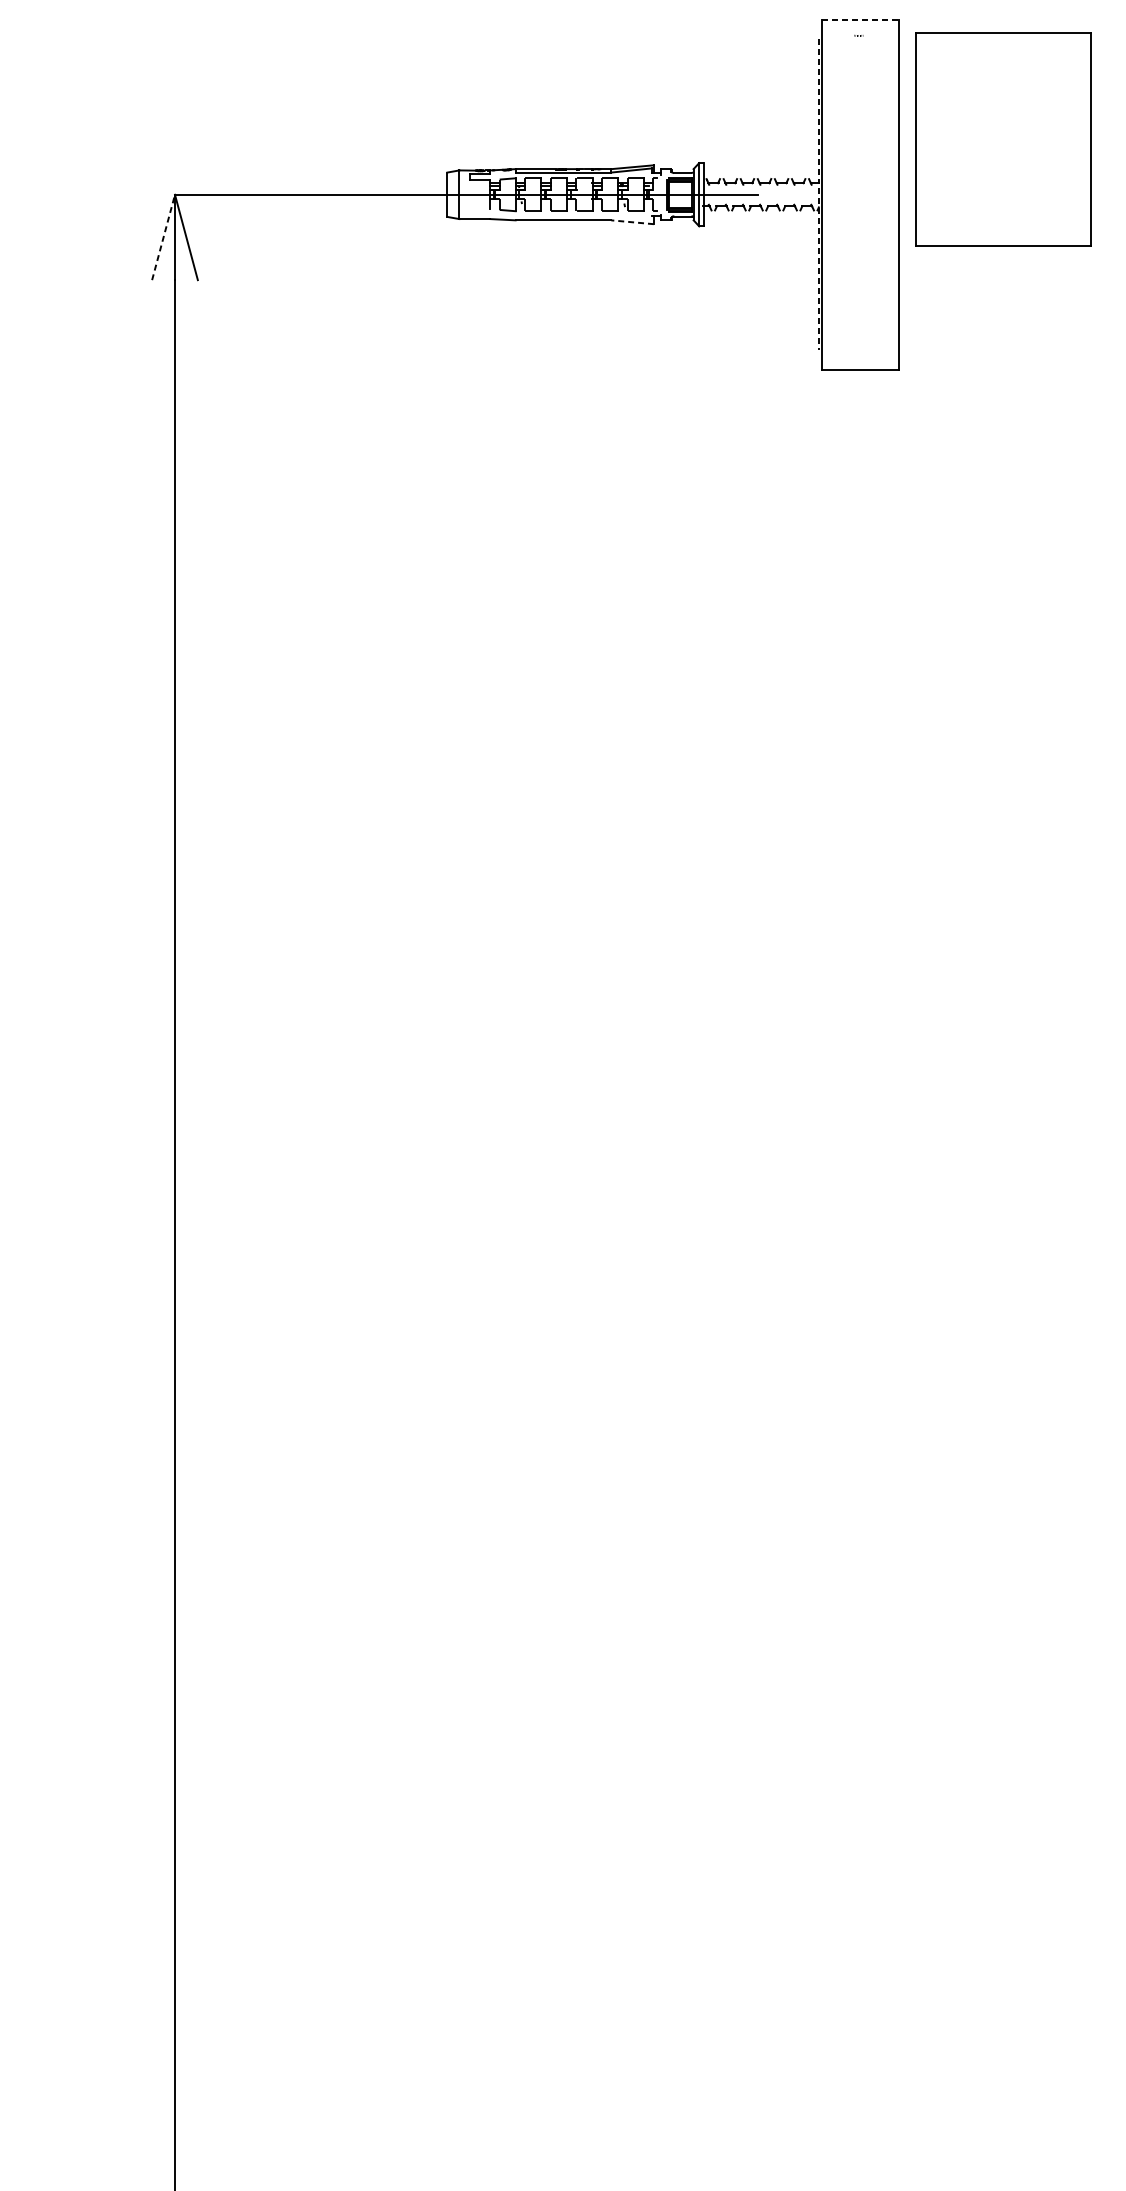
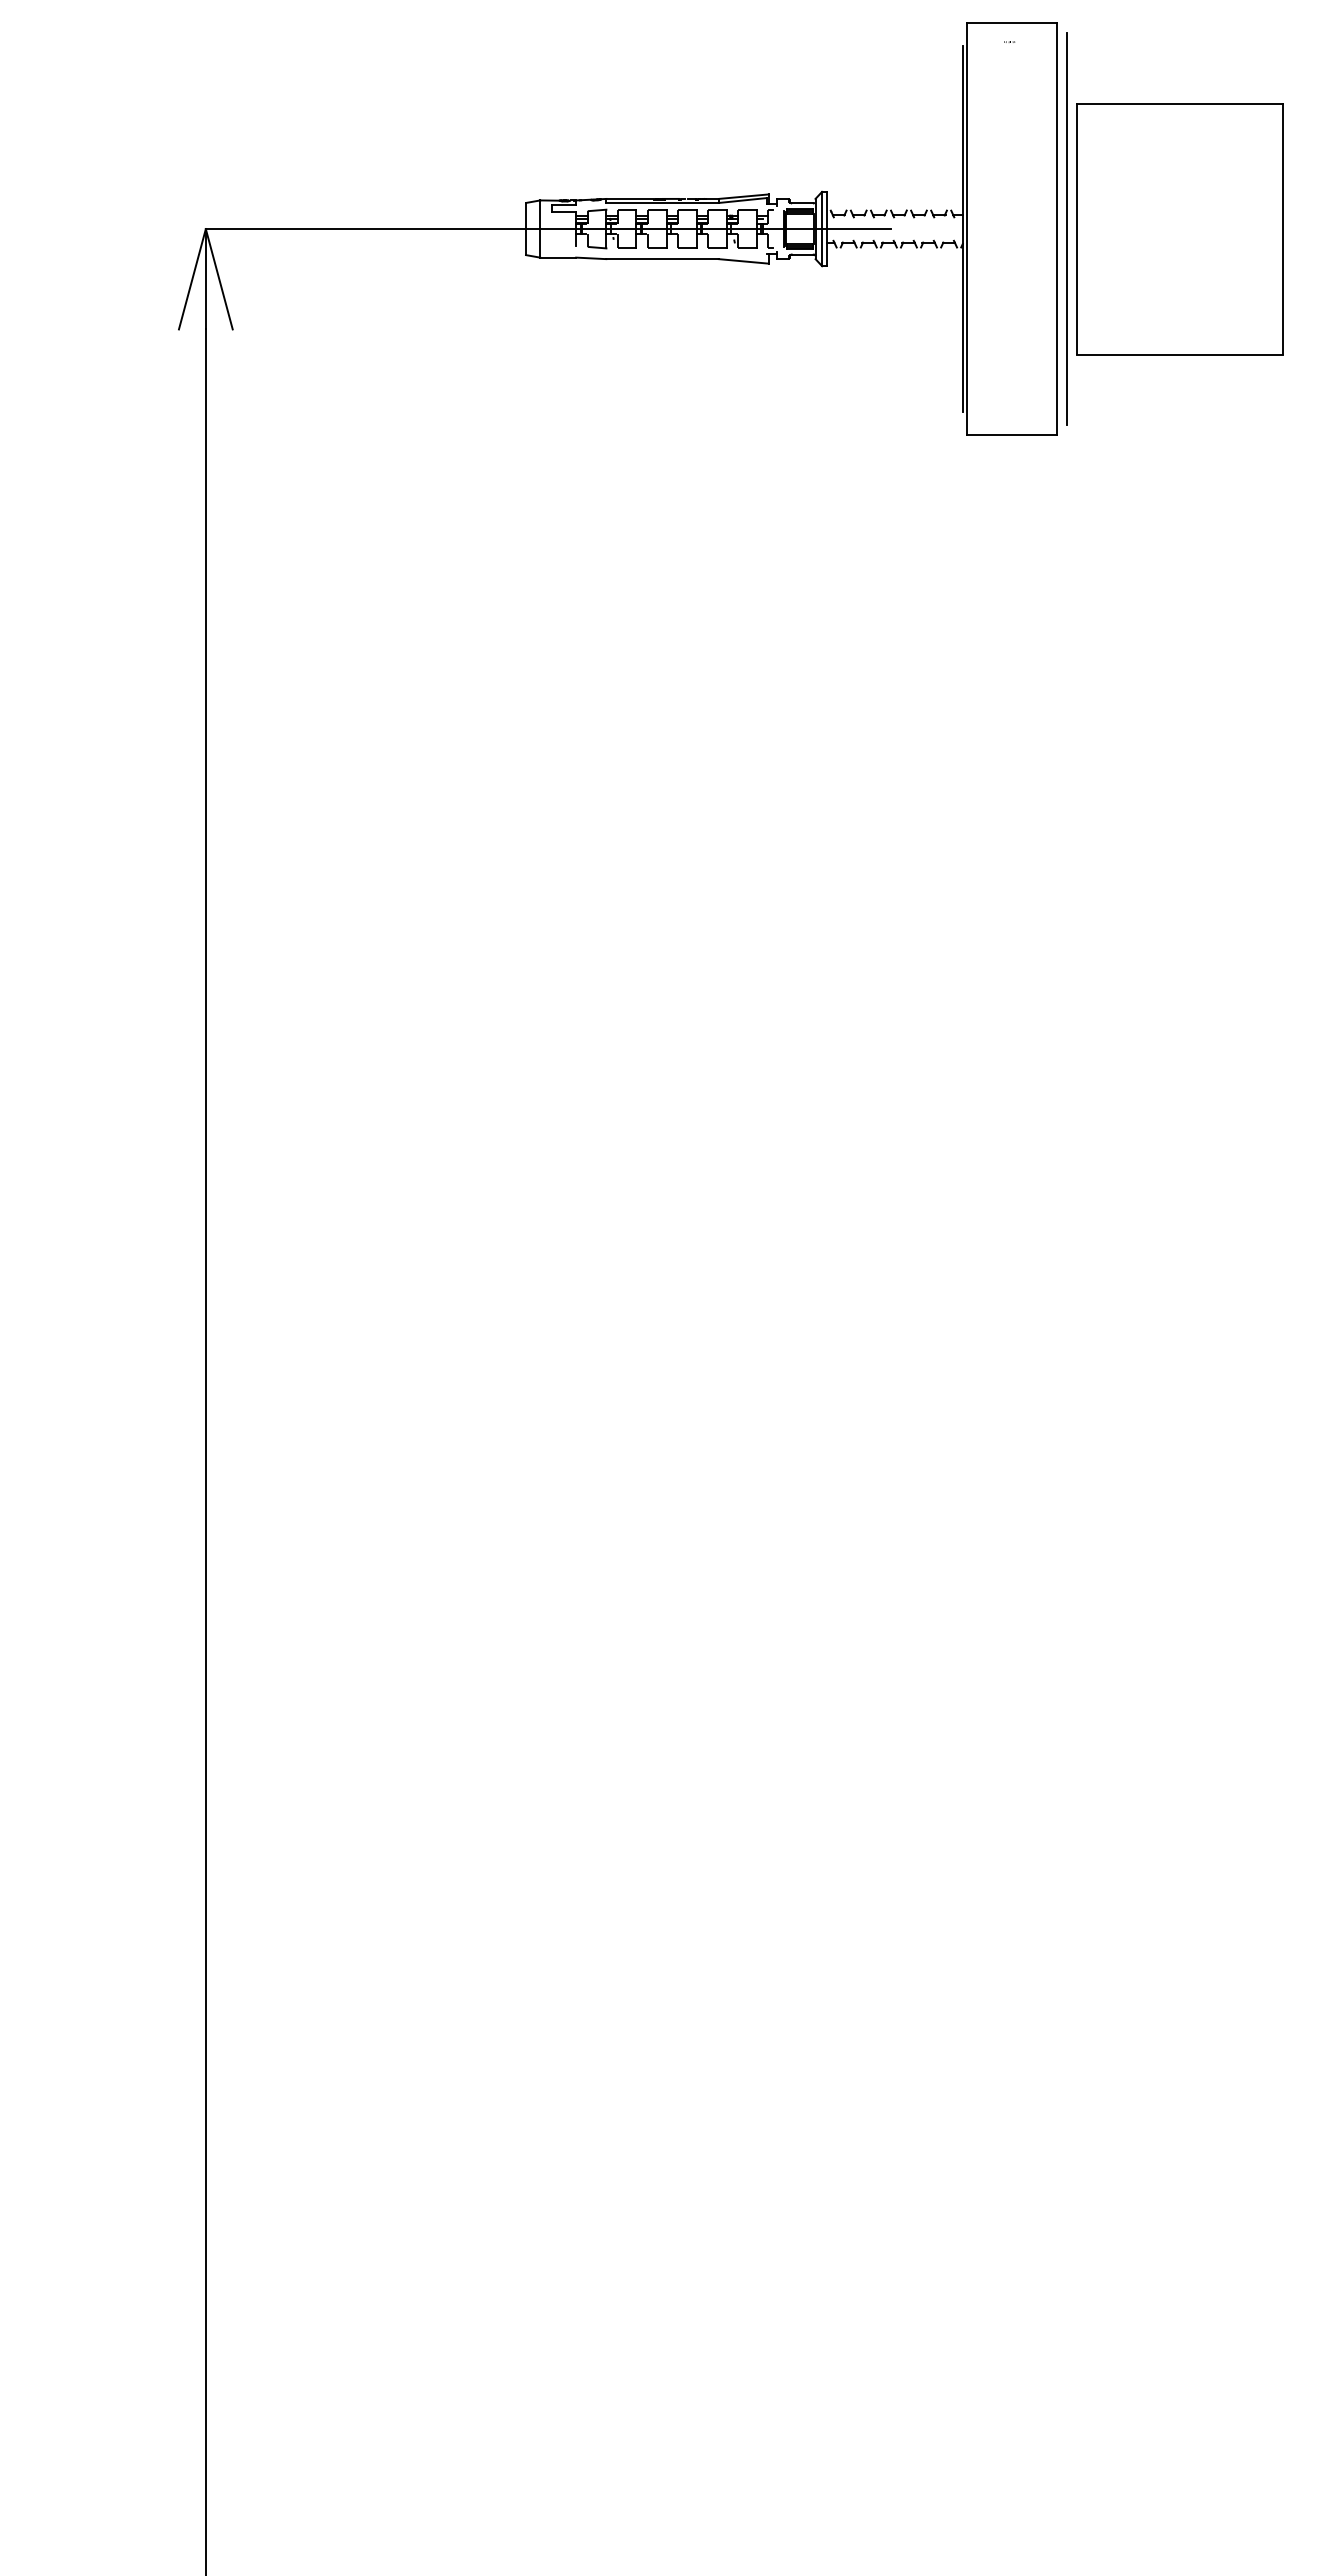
line: (861, 19) -> (1012, 23), dashed -> solid
part: (1003, 139) -> (1179, 229), moved
line: (907, 194) -> (1067, 228), added
line: (818, 195) -> (962, 229), dashed -> solid
line: (632, 222) -> (743, 261), dashed -> solid
line: (163, 237) -> (192, 279), dashed -> solid

